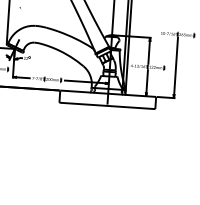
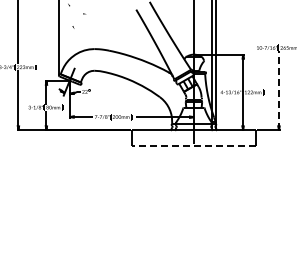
line: (176, 67) -> (279, 90), solid -> dashed
line: (107, 106) -> (193, 146), solid -> dashed

